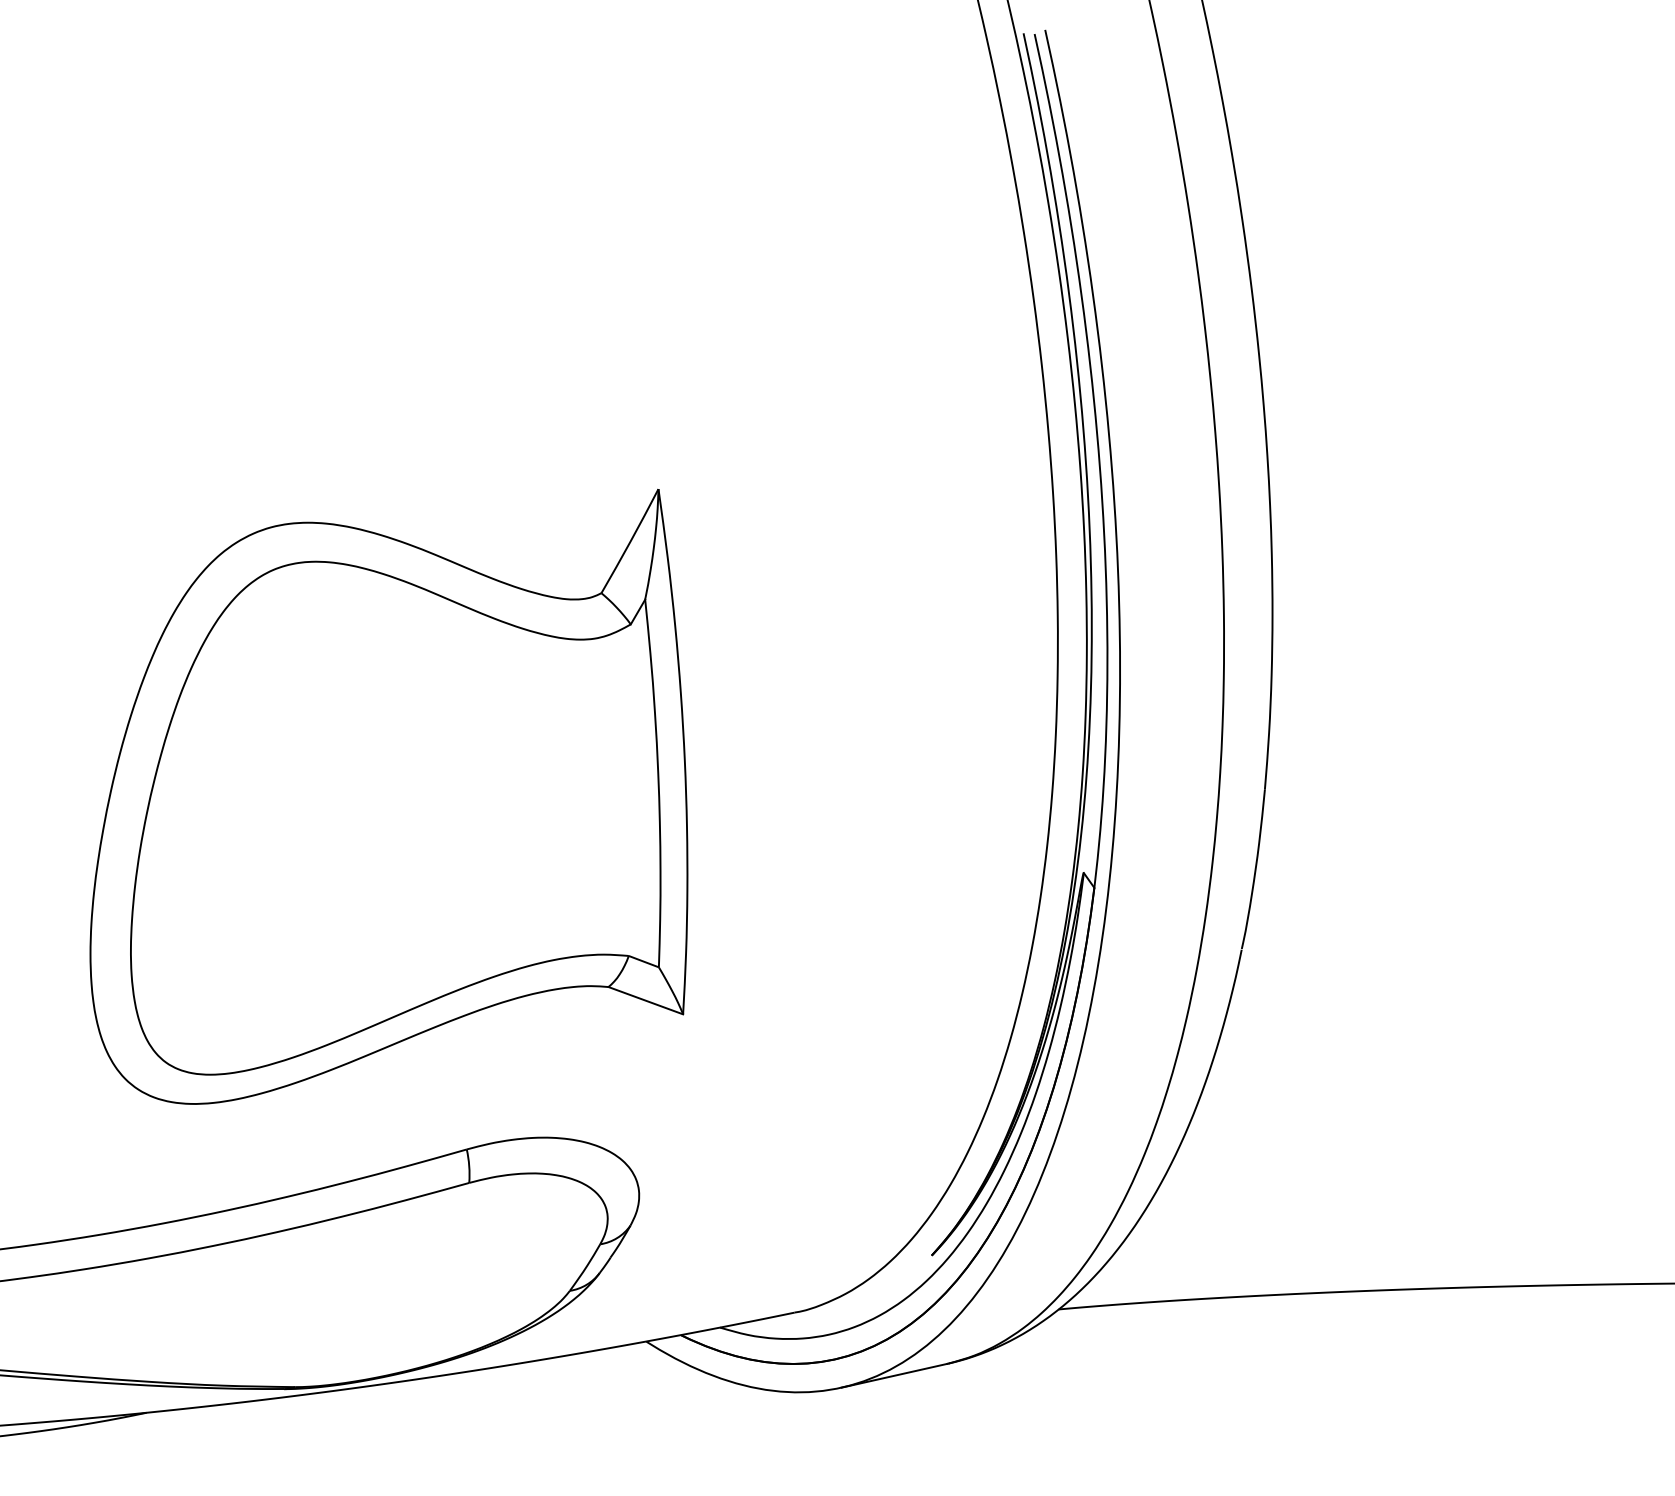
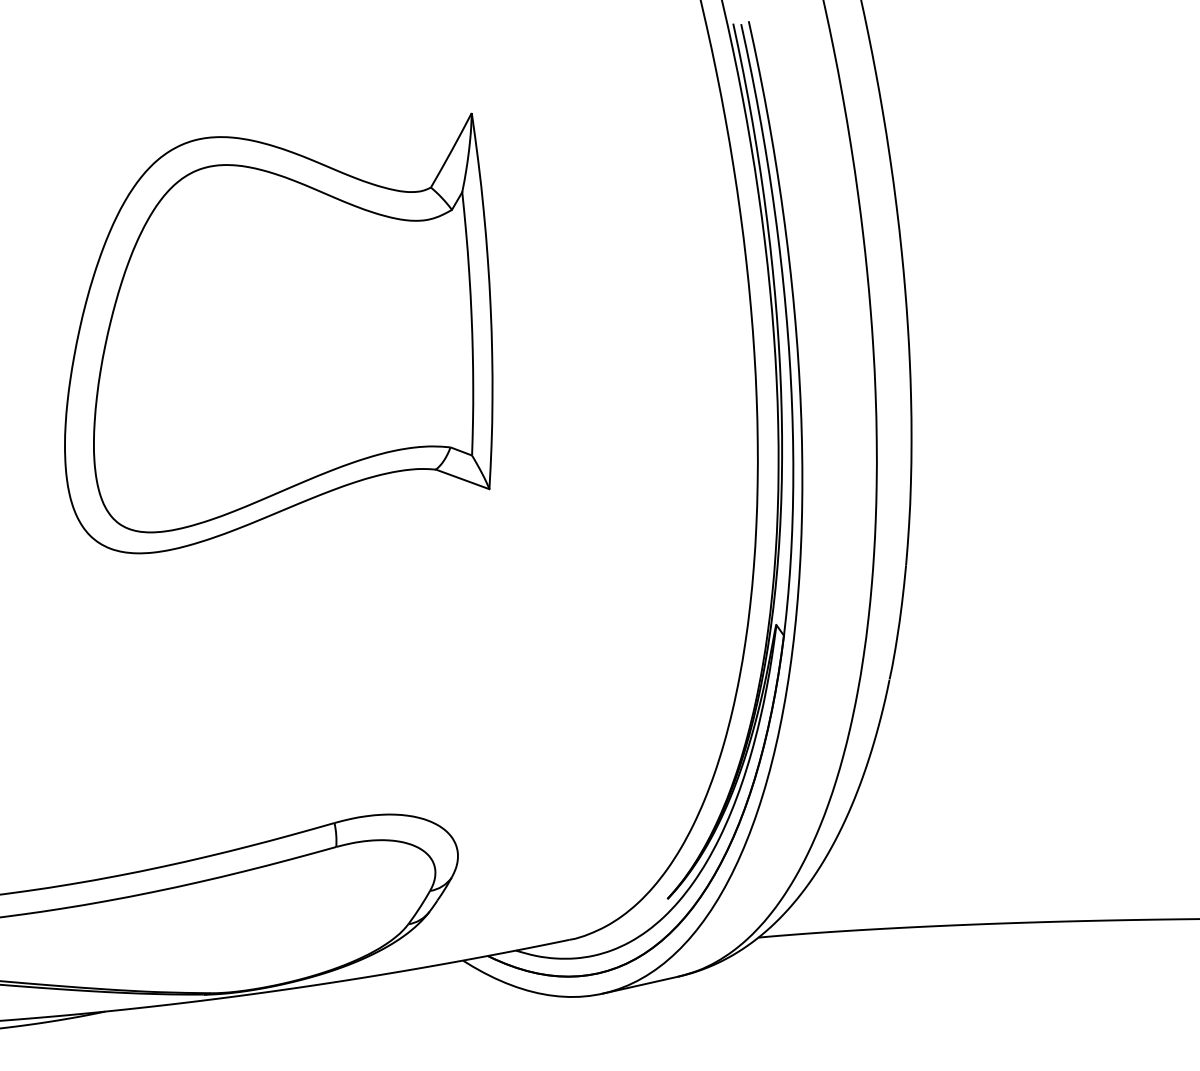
part: (388, 796) -> (278, 333), moved

